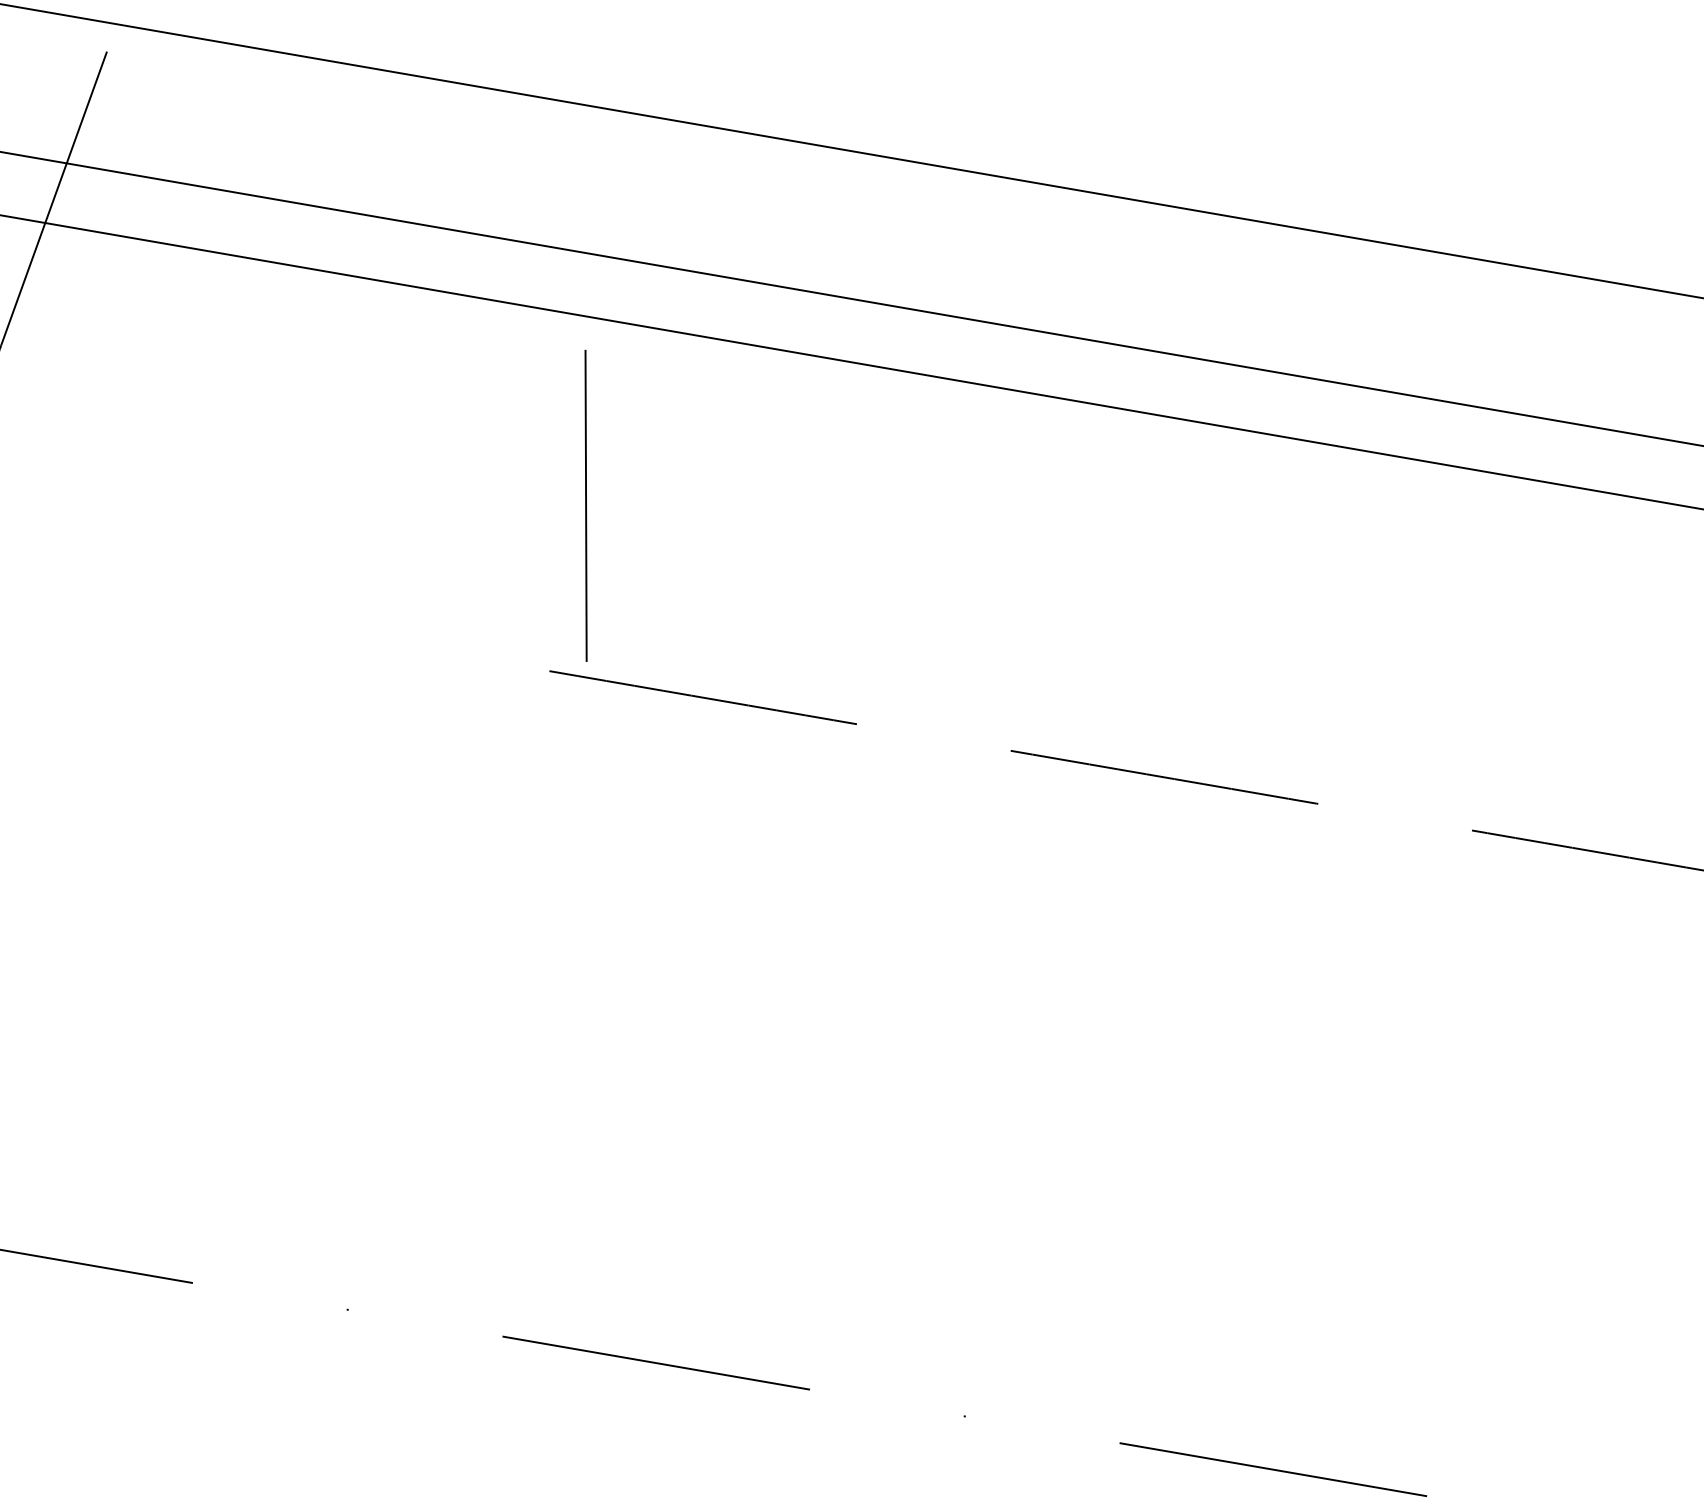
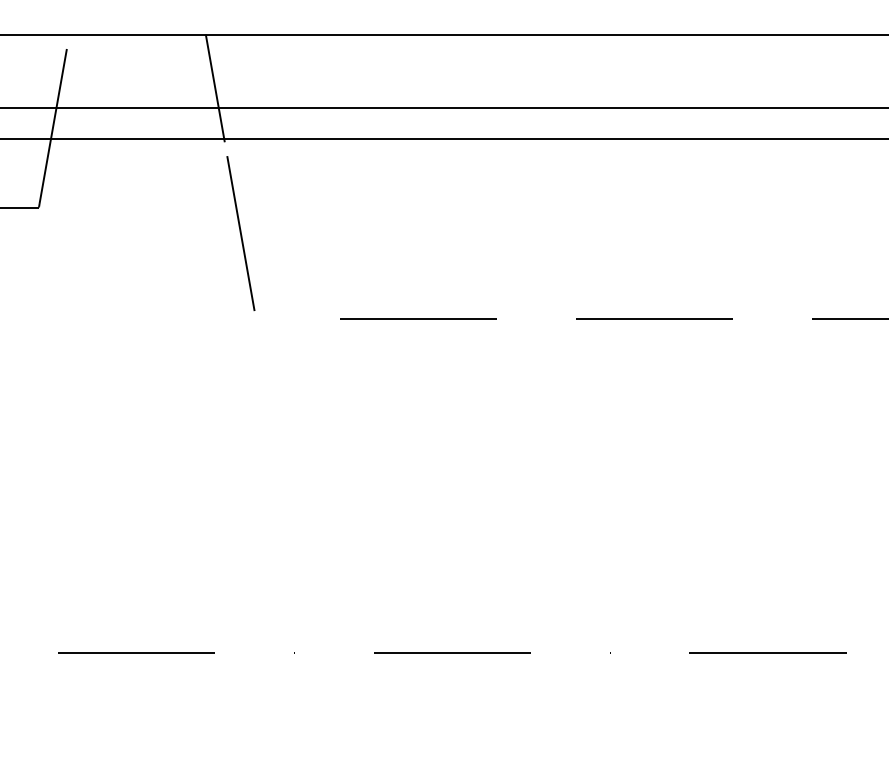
line: (382, 178) -> (214, 88), added
line: (585, 505) -> (240, 233), moved

